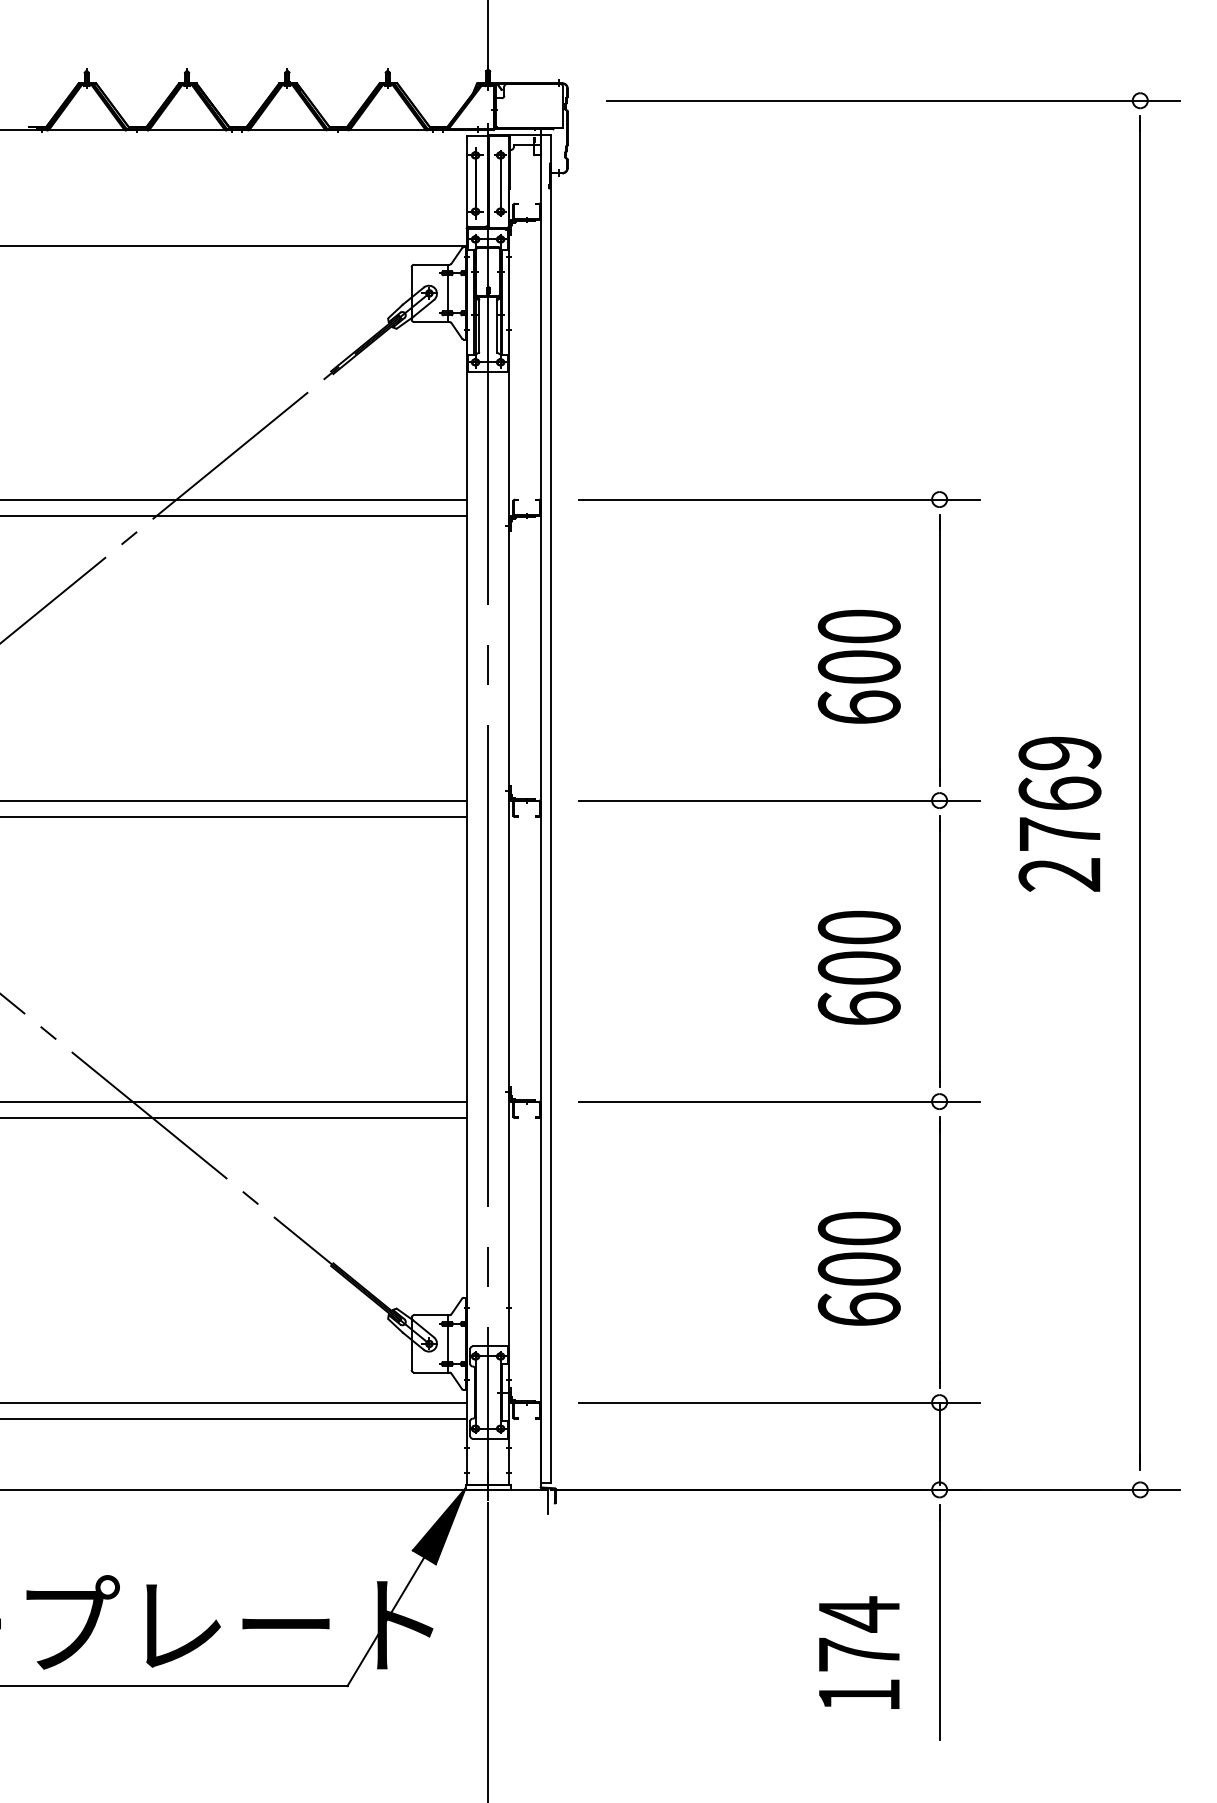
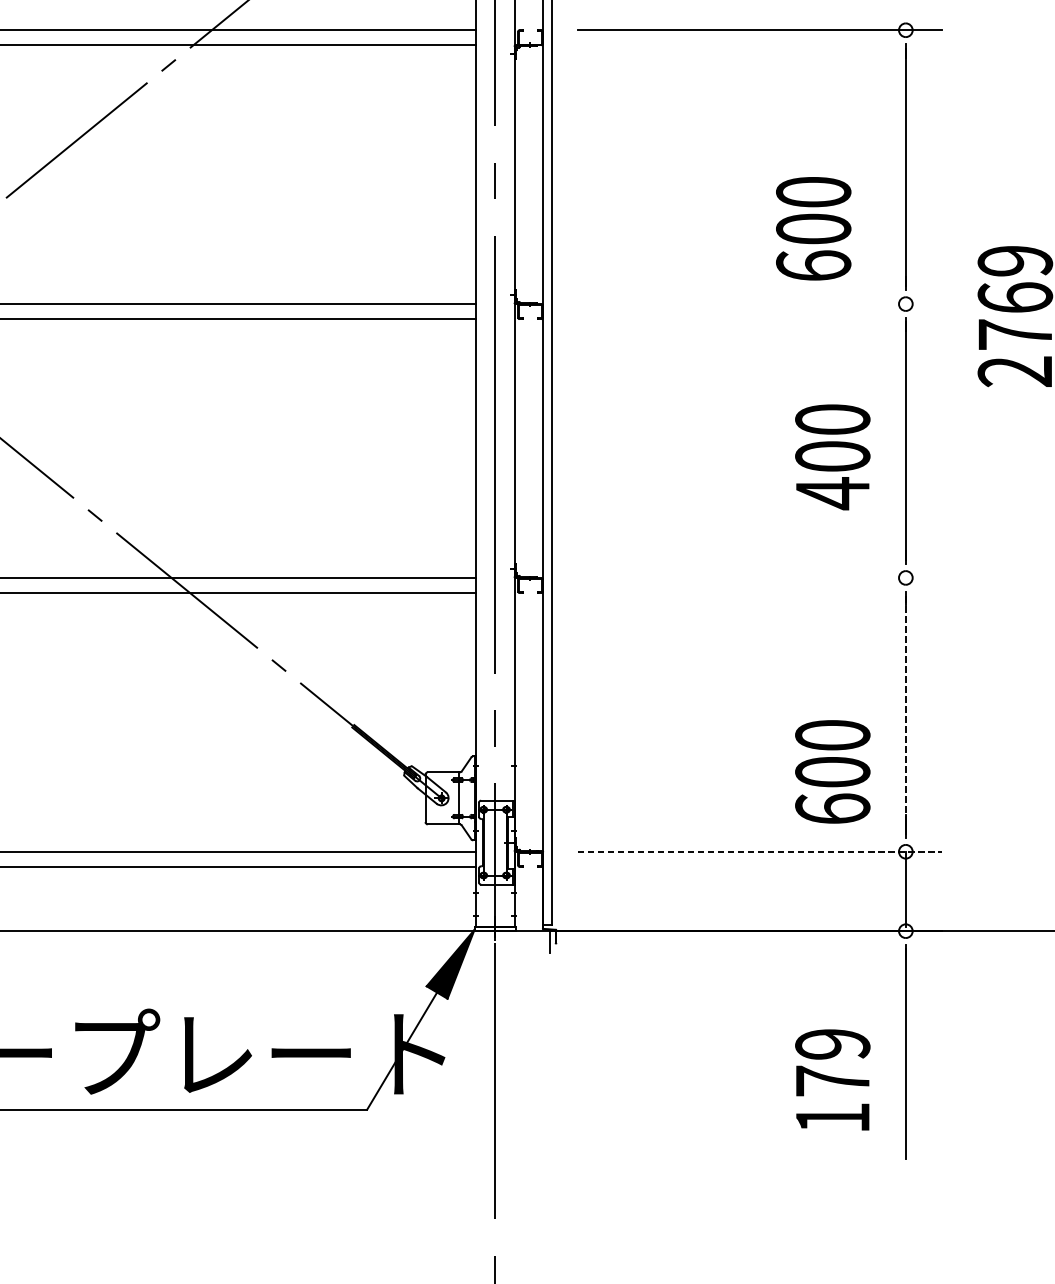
text: (858, 666) -> (812, 228), moved
line: (779, 800) -> (760, 304), removed
text: (858, 1008) -> (832, 493), 600 -> 400
line: (779, 1101) -> (760, 577), removed
line: (939, 1252) -> (905, 715), solid -> dashed
text: (858, 1268) -> (832, 771), moved
line: (779, 1402) -> (760, 851), solid -> dashed
text: (858, 1614) -> (832, 1044), 174 -> 179

